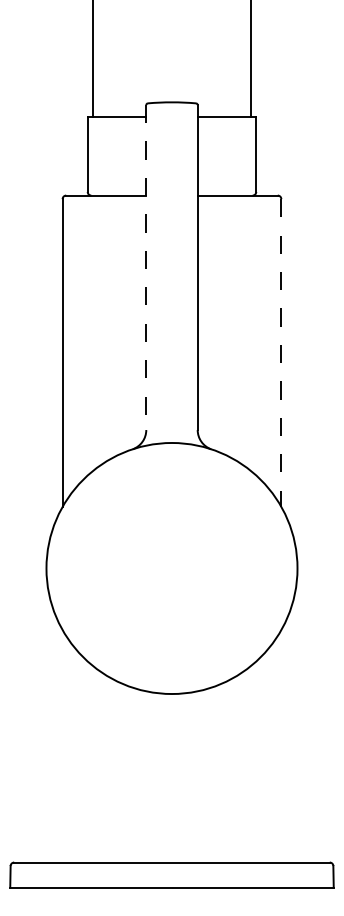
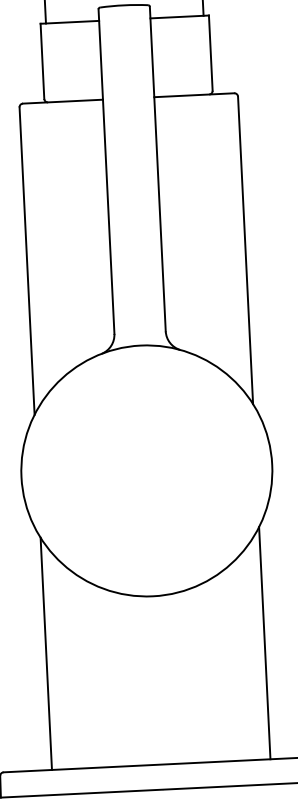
line: (146, 268) -> (106, 172), dashed -> solid
line: (281, 353) -> (245, 250), dashed -> solid
line: (62, 746) -> (46, 654), added
line: (281, 746) -> (264, 643), added

